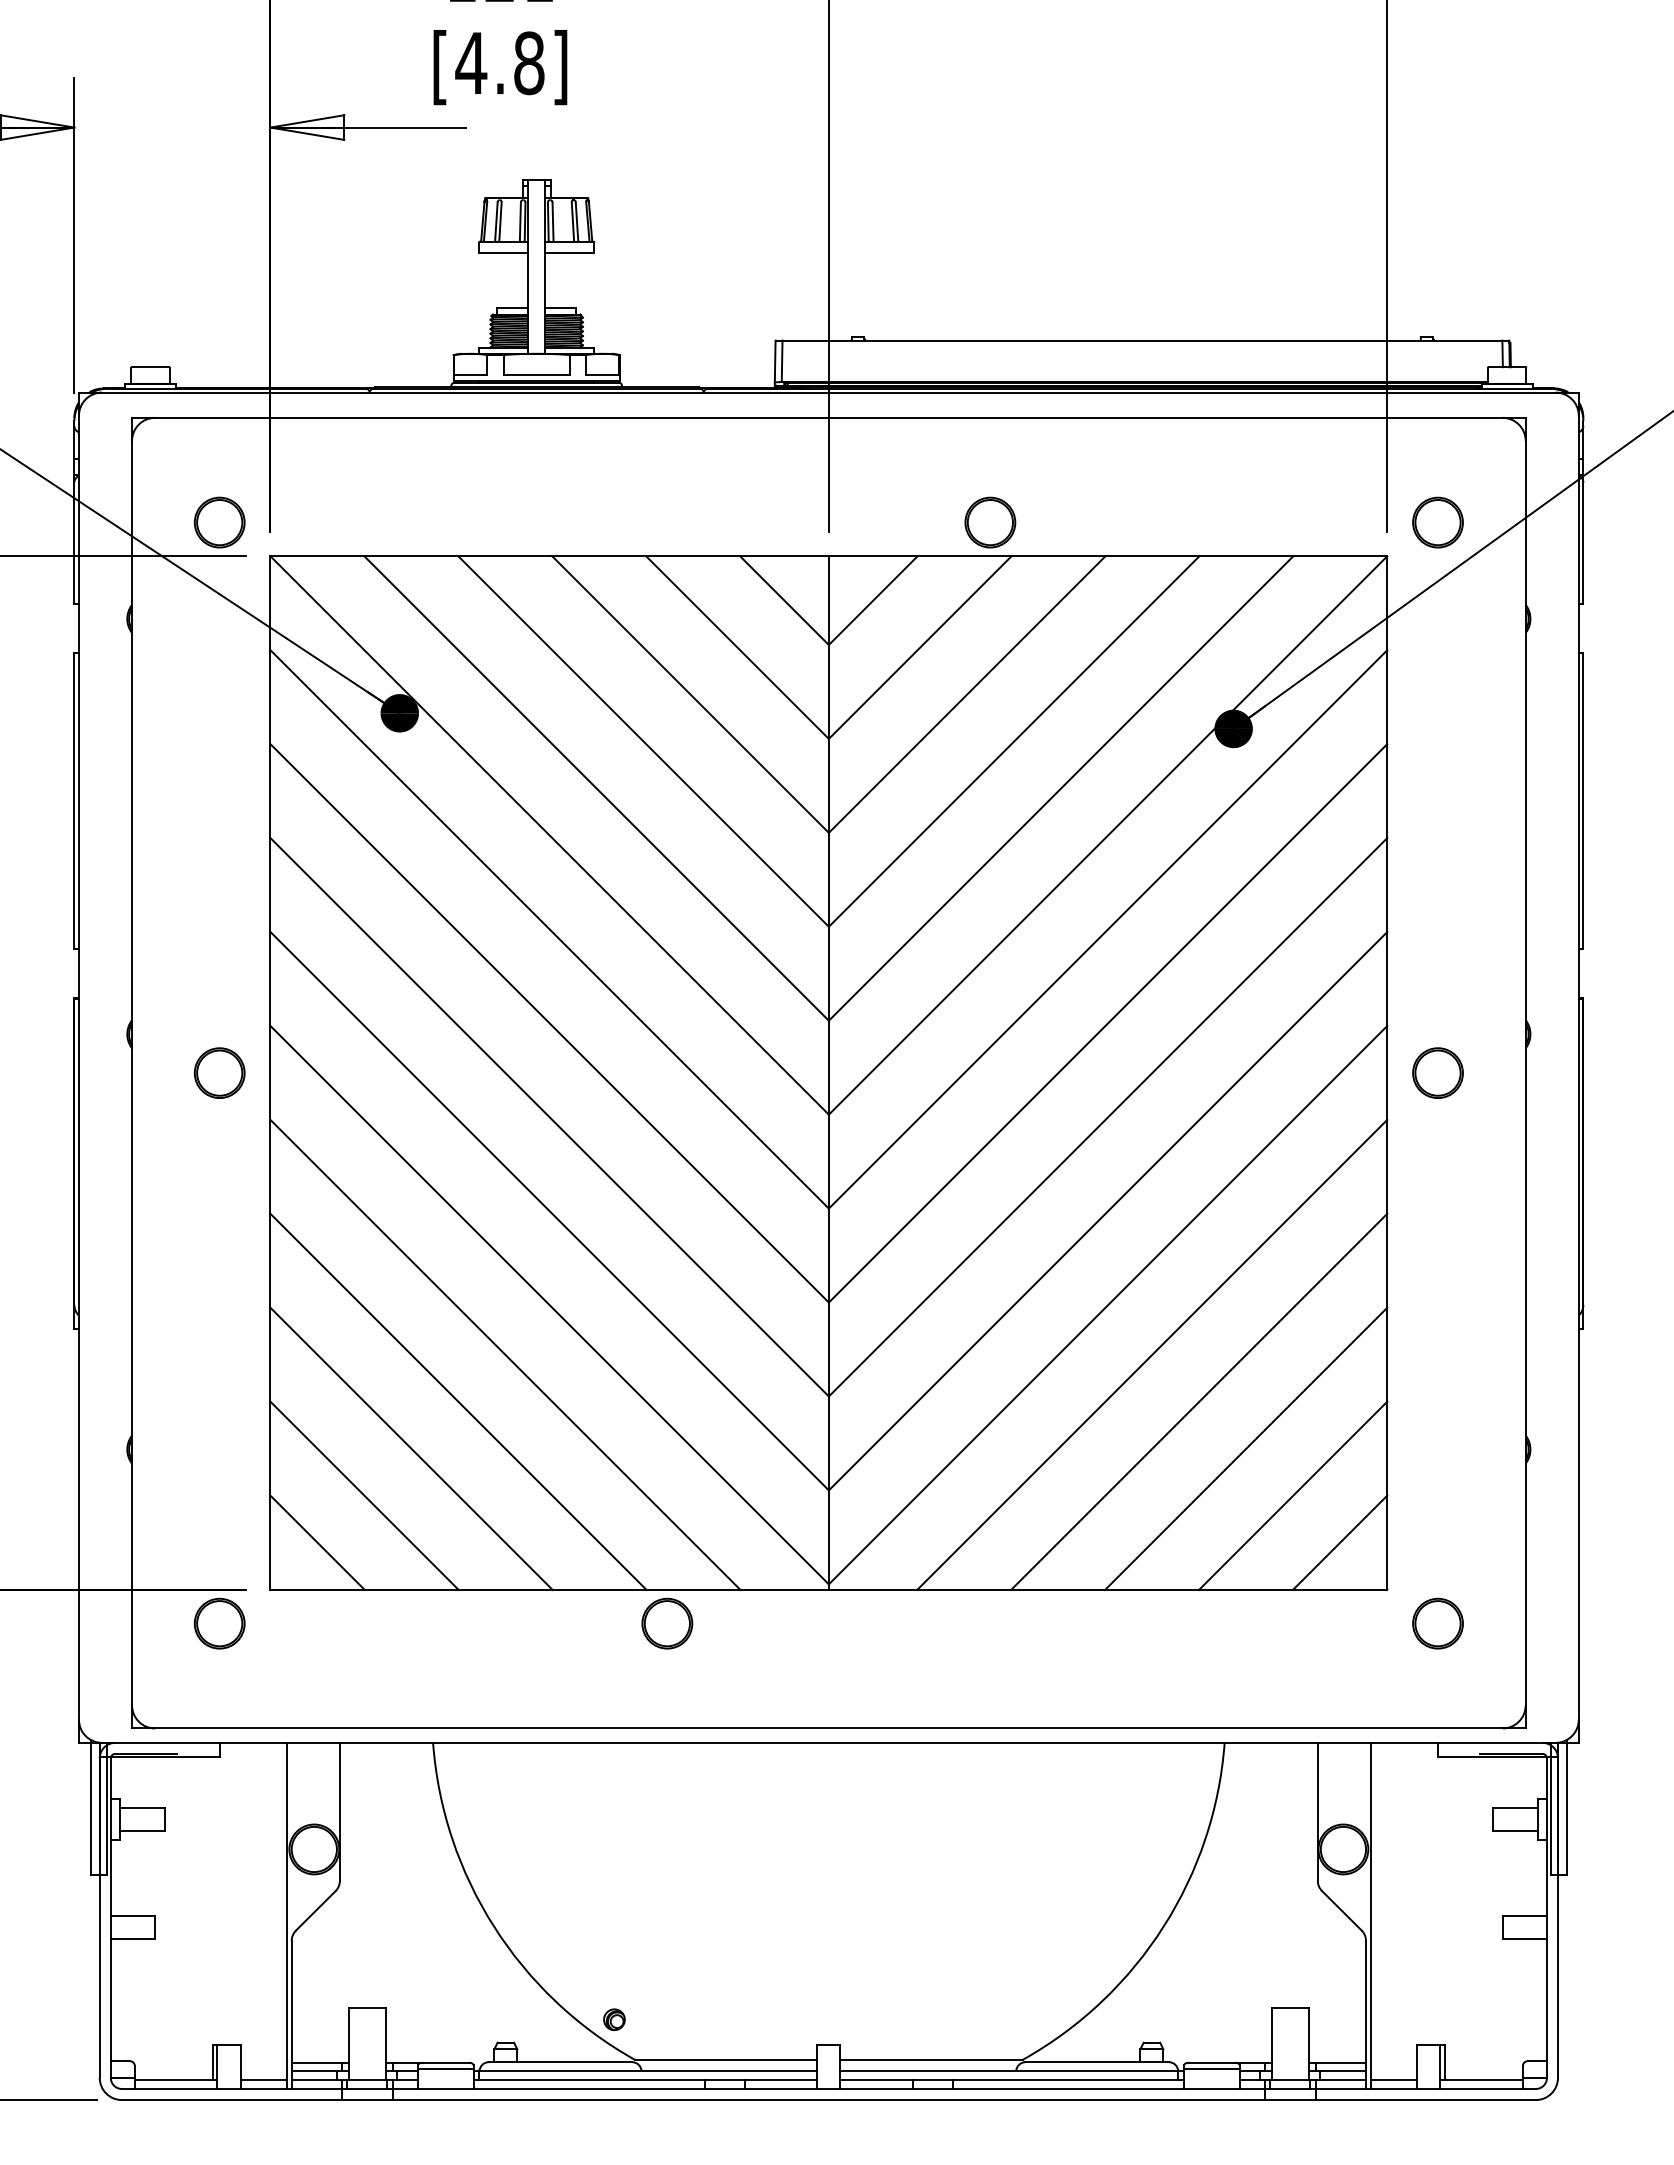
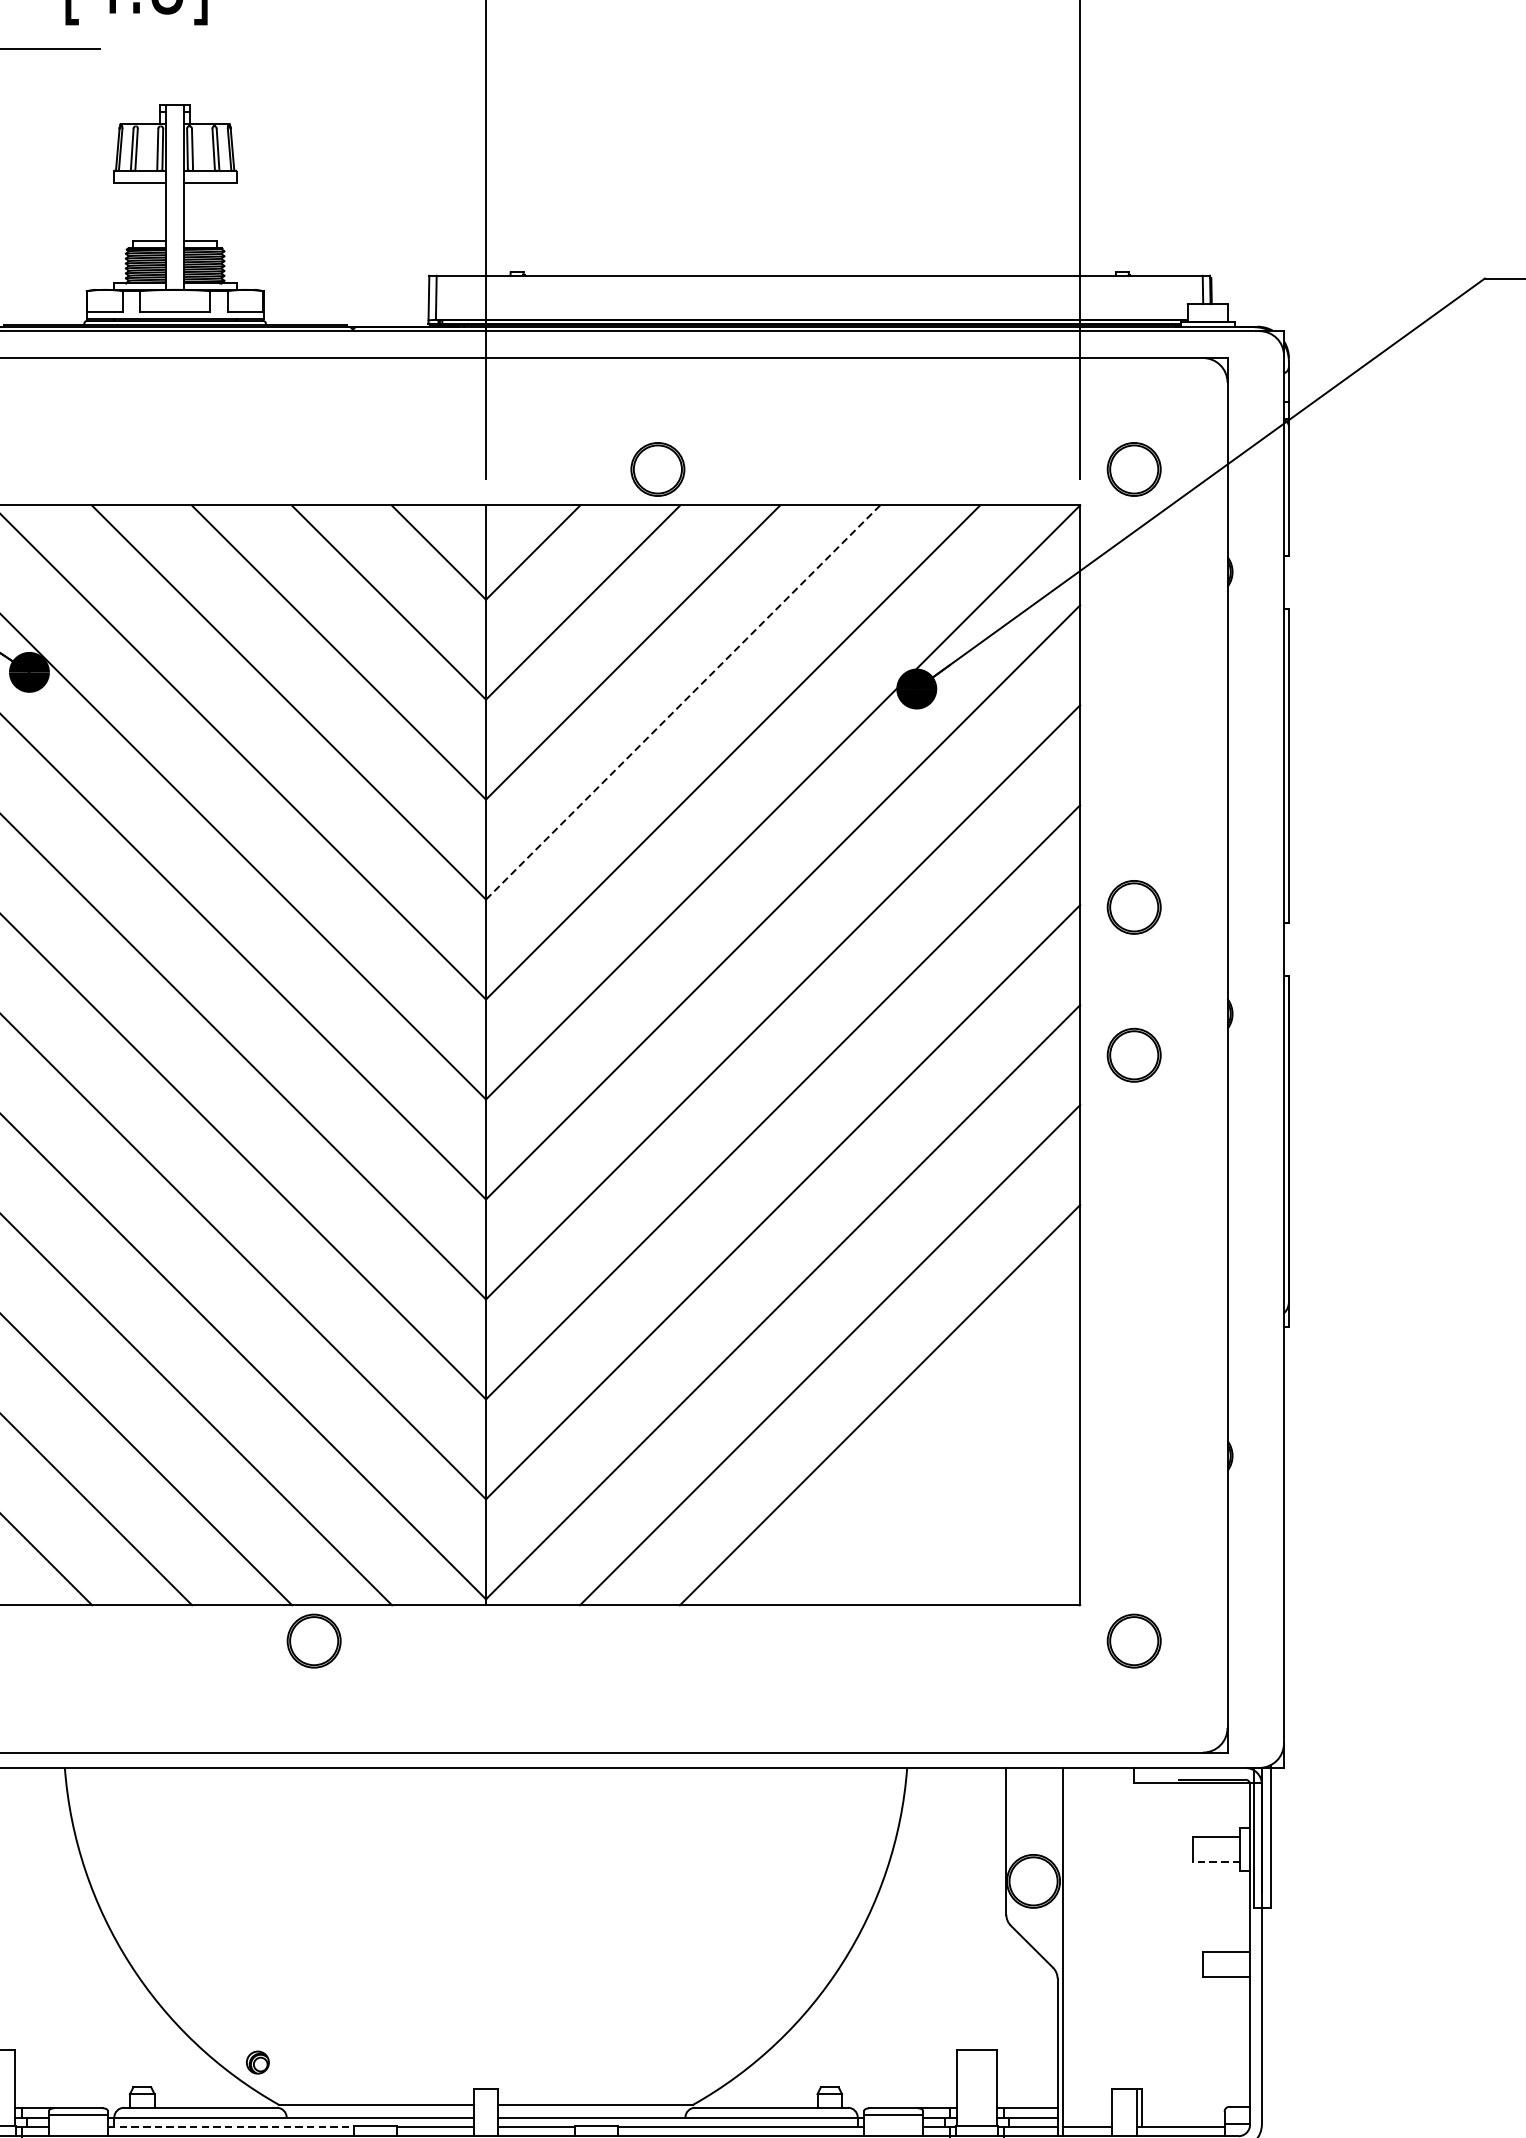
line: (1014, 741) -> (683, 702), solid -> dashed
part: (1437, 933) -> (1133, 906), added
line: (1246, 1448) -> (930, 1454), removed
line: (1292, 1495) -> (979, 1504), removed
line: (1339, 1542) -> (1029, 1554), removed
line: (1514, 1831) -> (1215, 1862), solid -> dashed
line: (589, 2080) -> (231, 2127), solid -> dashed

